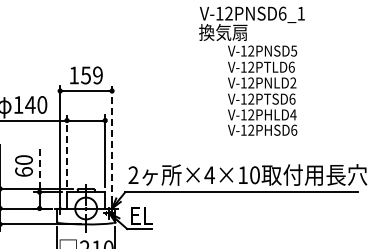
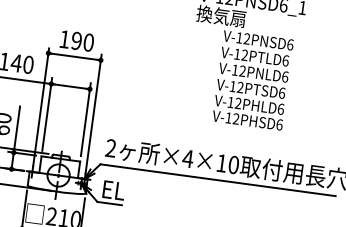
text: (294, 50) -> (290, 44), V-12PNSD5 -> V-12PNSD6
text: (91, 75) -> (82, 41), 159 -> 190
text: (293, 82) -> (285, 76), V-12PNLD2 -> V-12PNLD6
text: (293, 114) -> (281, 108), V-12PHLD4 -> V-12PHLD6
line: (112, 144) -> (94, 114), dashed -> solid
line: (67, 150) -> (47, 114), dashed -> solid
line: (39, 167) -> (17, 127), dashed -> solid

